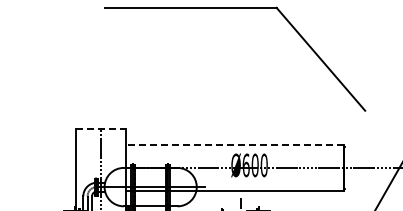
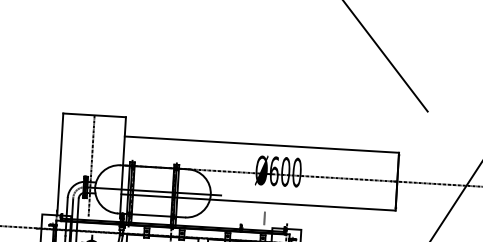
line: (100, 129) -> (94, 115), dashed -> solid
line: (234, 144) -> (261, 144), dashed -> solid

